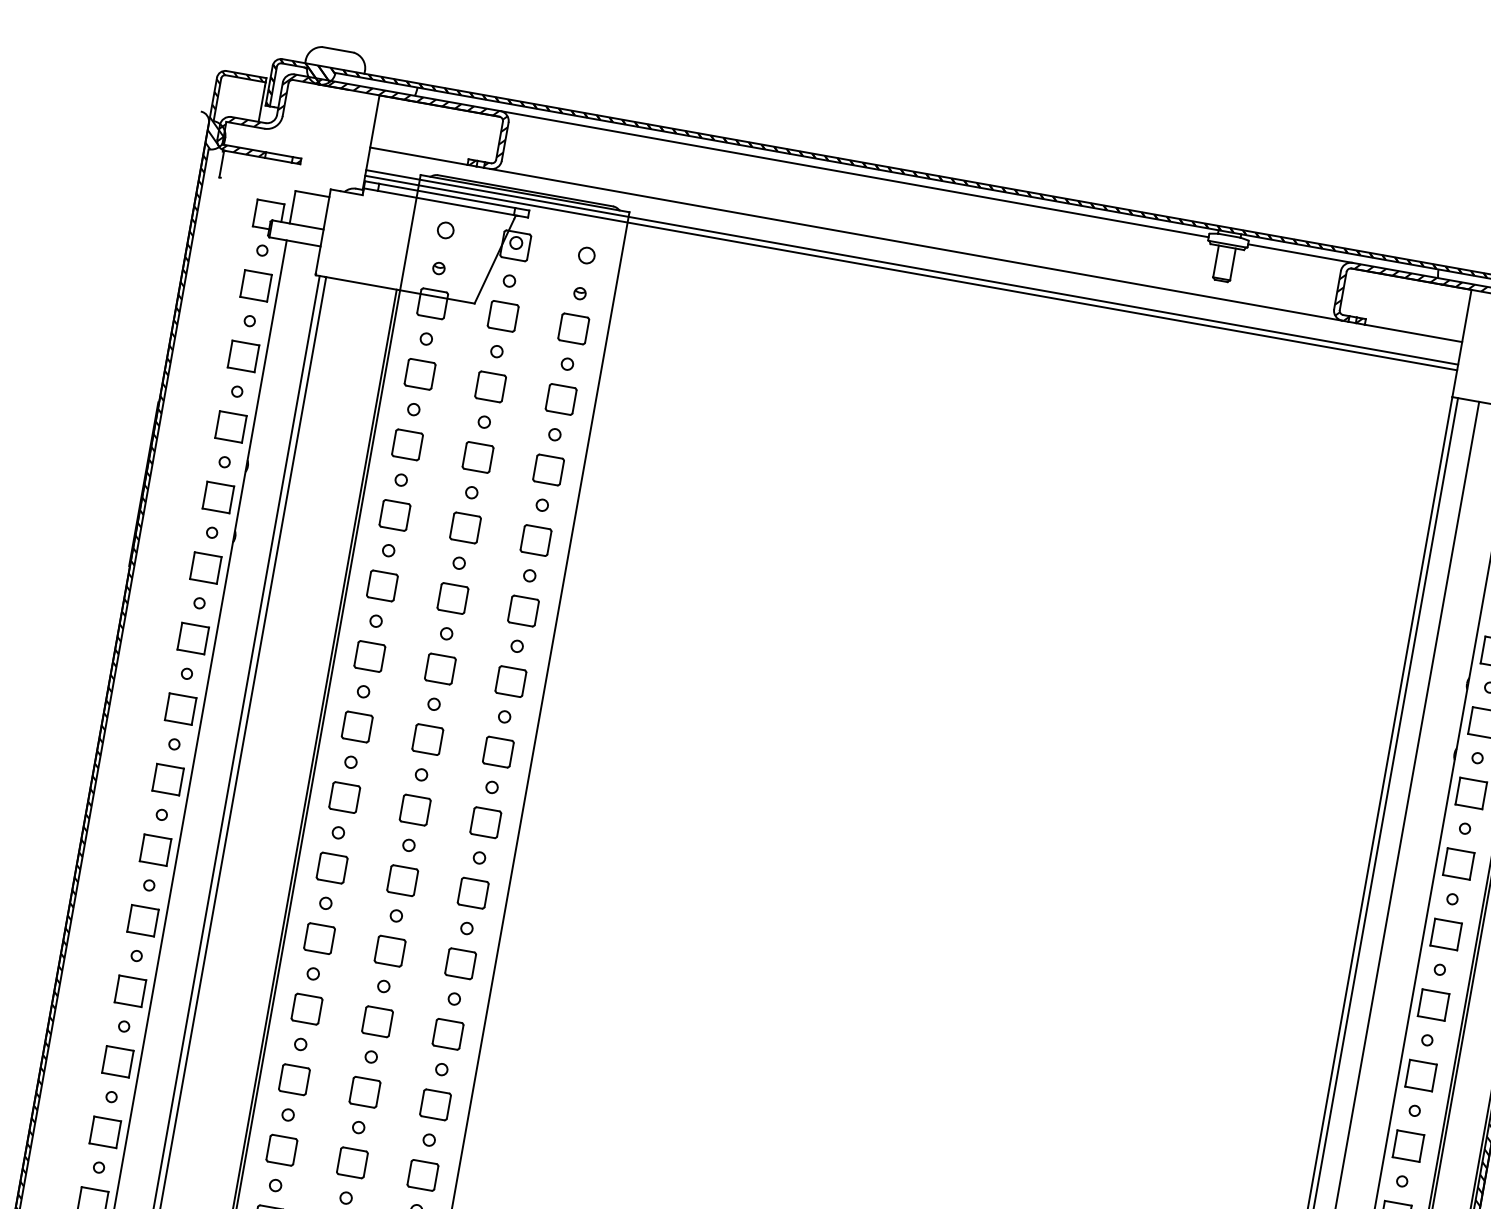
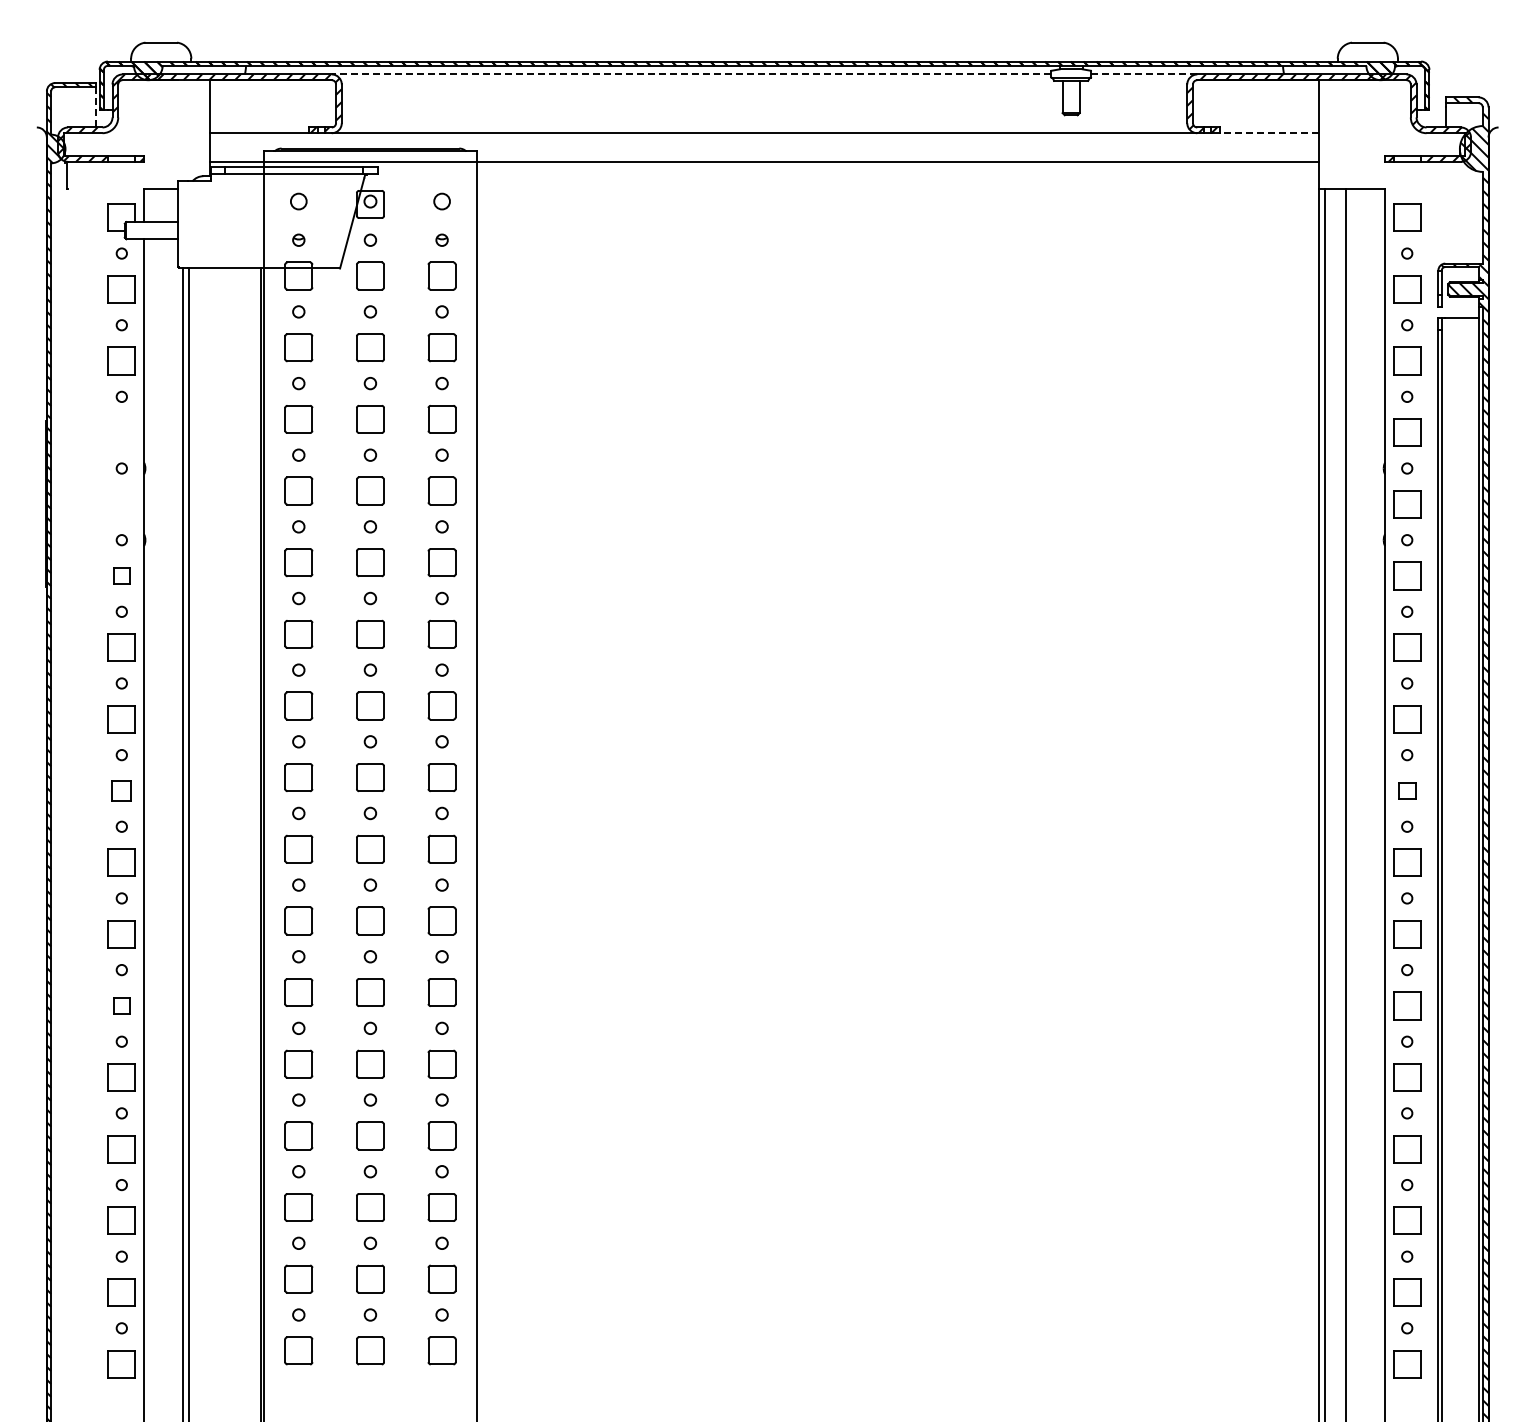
line: (261, 103) -> (95, 108), solid -> dashed
line: (854, 174) -> (691, 74), solid -> dashed
line: (1299, 253) -> (1143, 74), solid -> dashed
line: (912, 267) -> (764, 156), removed
line: (1413, 333) -> (1269, 133), solid -> dashed
part: (230, 426) -> (121, 432), removed
part: (218, 497) -> (121, 504), removed
part: (205, 567) -> (121, 575), size x0.6
part: (167, 779) -> (121, 790), size x0.7
part: (130, 990) -> (121, 1005), size x0.6
part: (1433, 1004) -> (1407, 790), size x0.6

